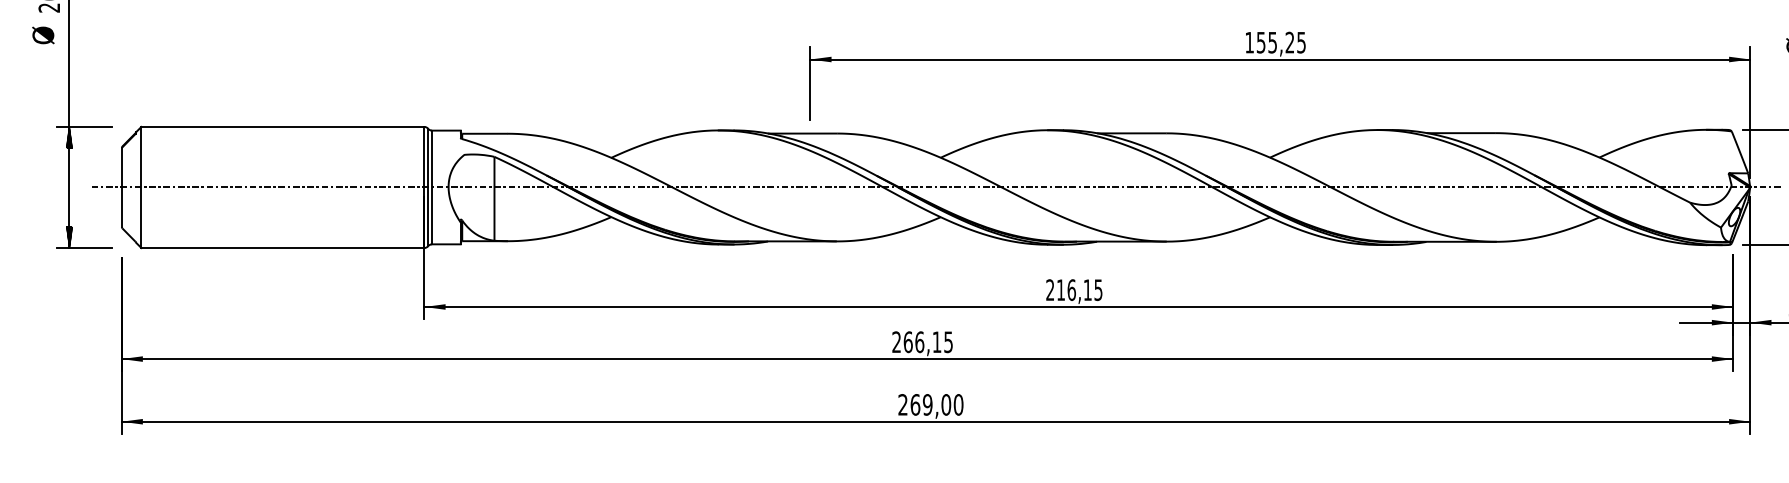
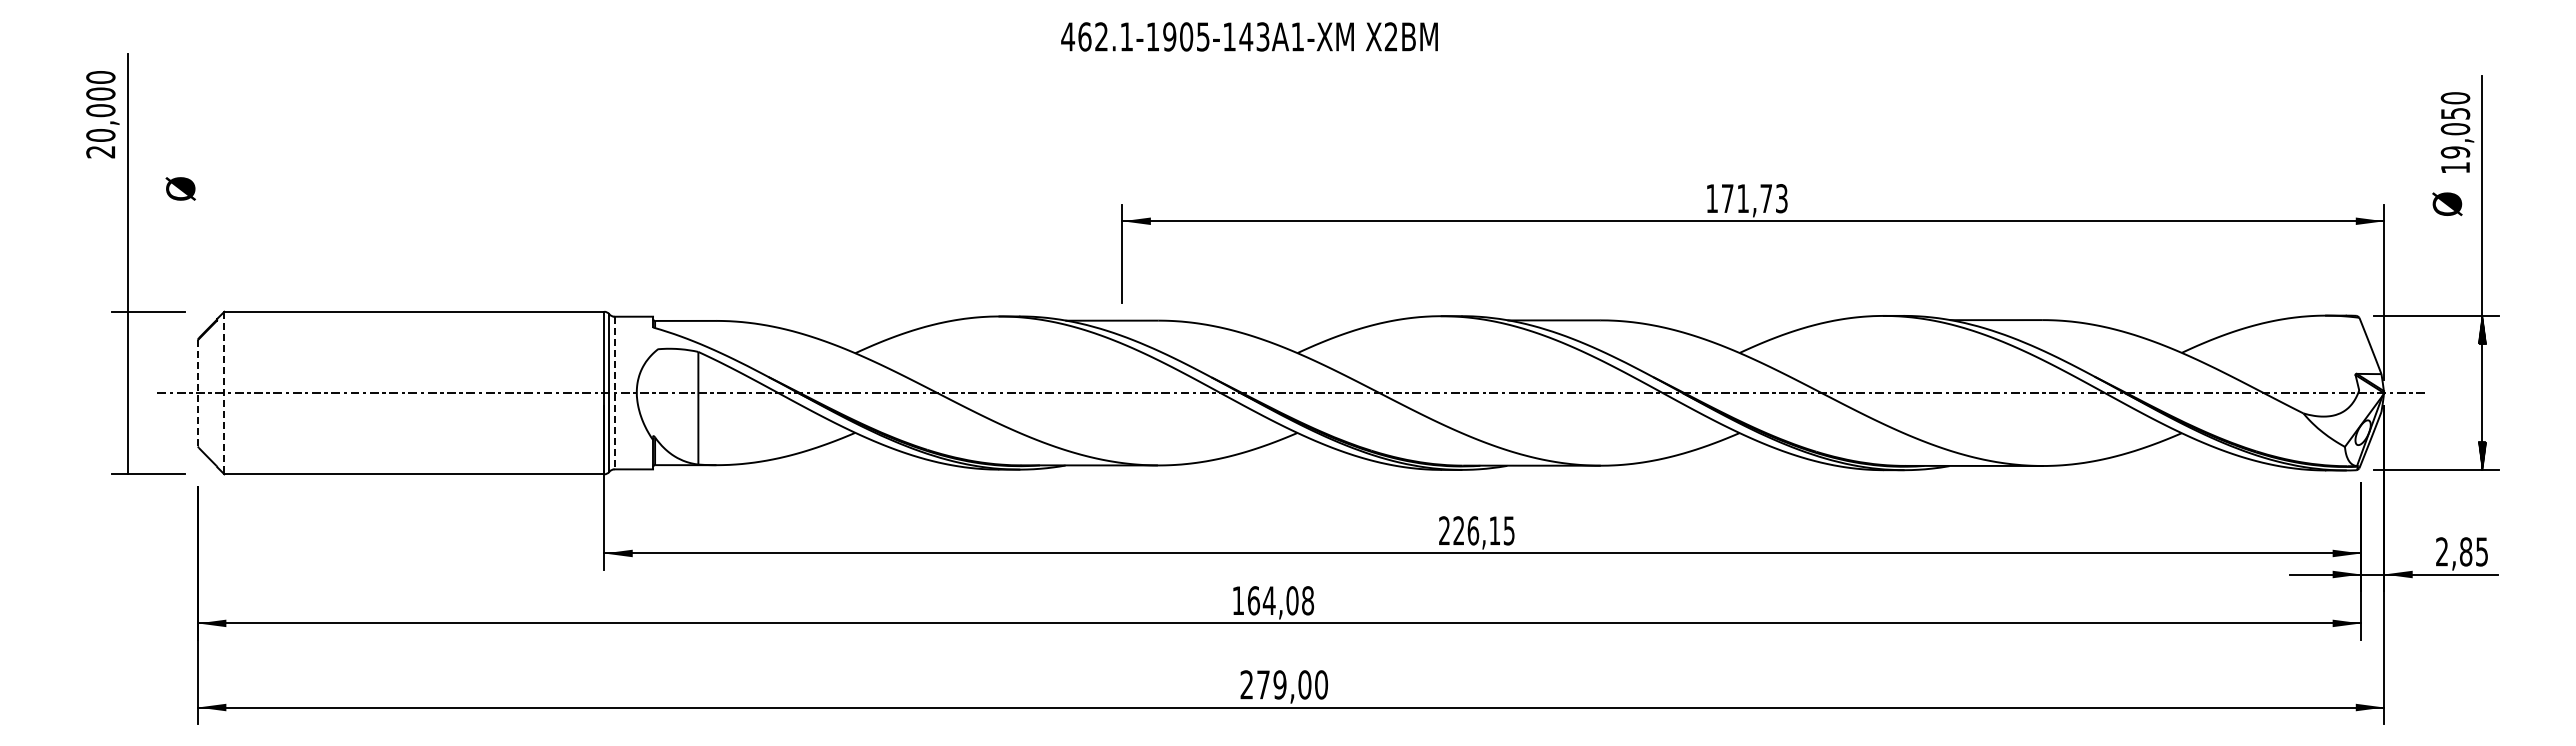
text: (43, 35) -> (180, 188), moved
text: (1281, 42) -> (1754, 198), 155,25 -> 171,73
hatch: (69, 137) -> (127, 325), removed
line: (121, 187) -> (197, 393), solid -> dashed
line: (141, 187) -> (224, 393), solid -> dashed
line: (431, 187) -> (614, 393), solid -> dashed
hatch: (69, 236) -> (127, 459), removed
text: (1060, 289) -> (1458, 530), 216,15 -> 226,15
text: (922, 342) -> (1273, 600), 266,15 -> 164,08
text: (915, 404) -> (1263, 684), 269,00 -> 279,00

